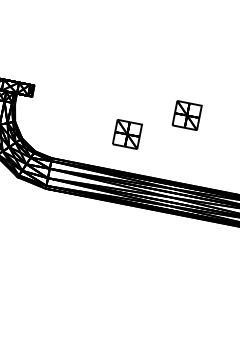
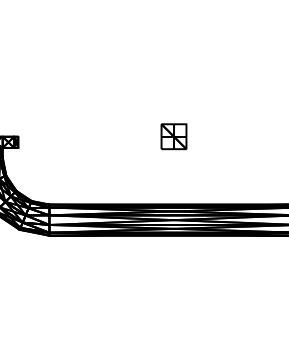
part: (126, 134) -> (118, 166), removed

